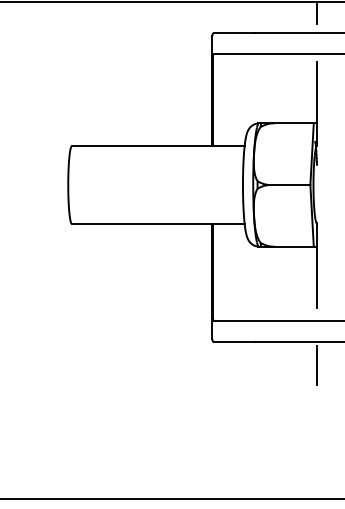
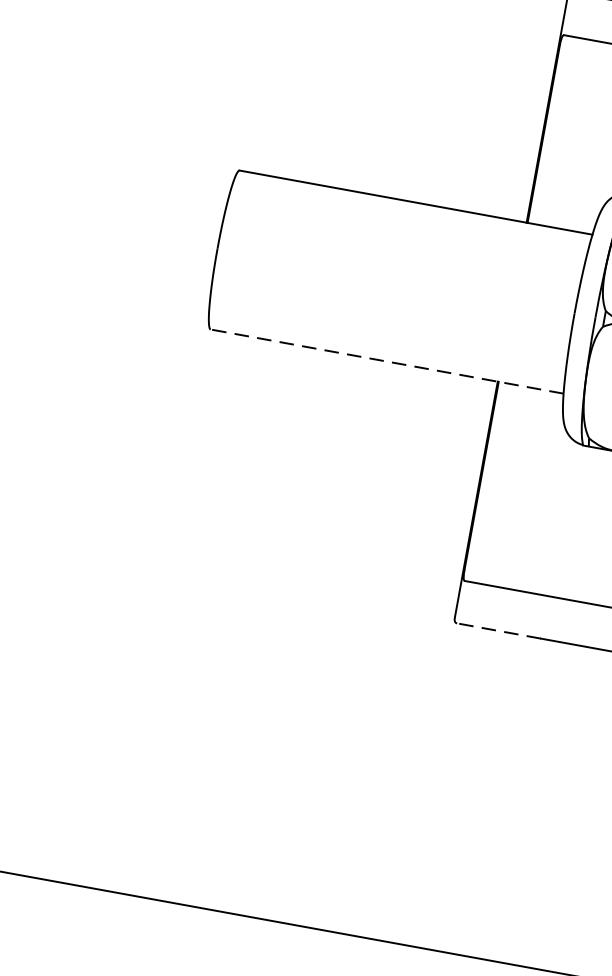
line: (157, 223) -> (385, 360), solid -> dashed
line: (234, 341) -> (499, 630), solid -> dashed

